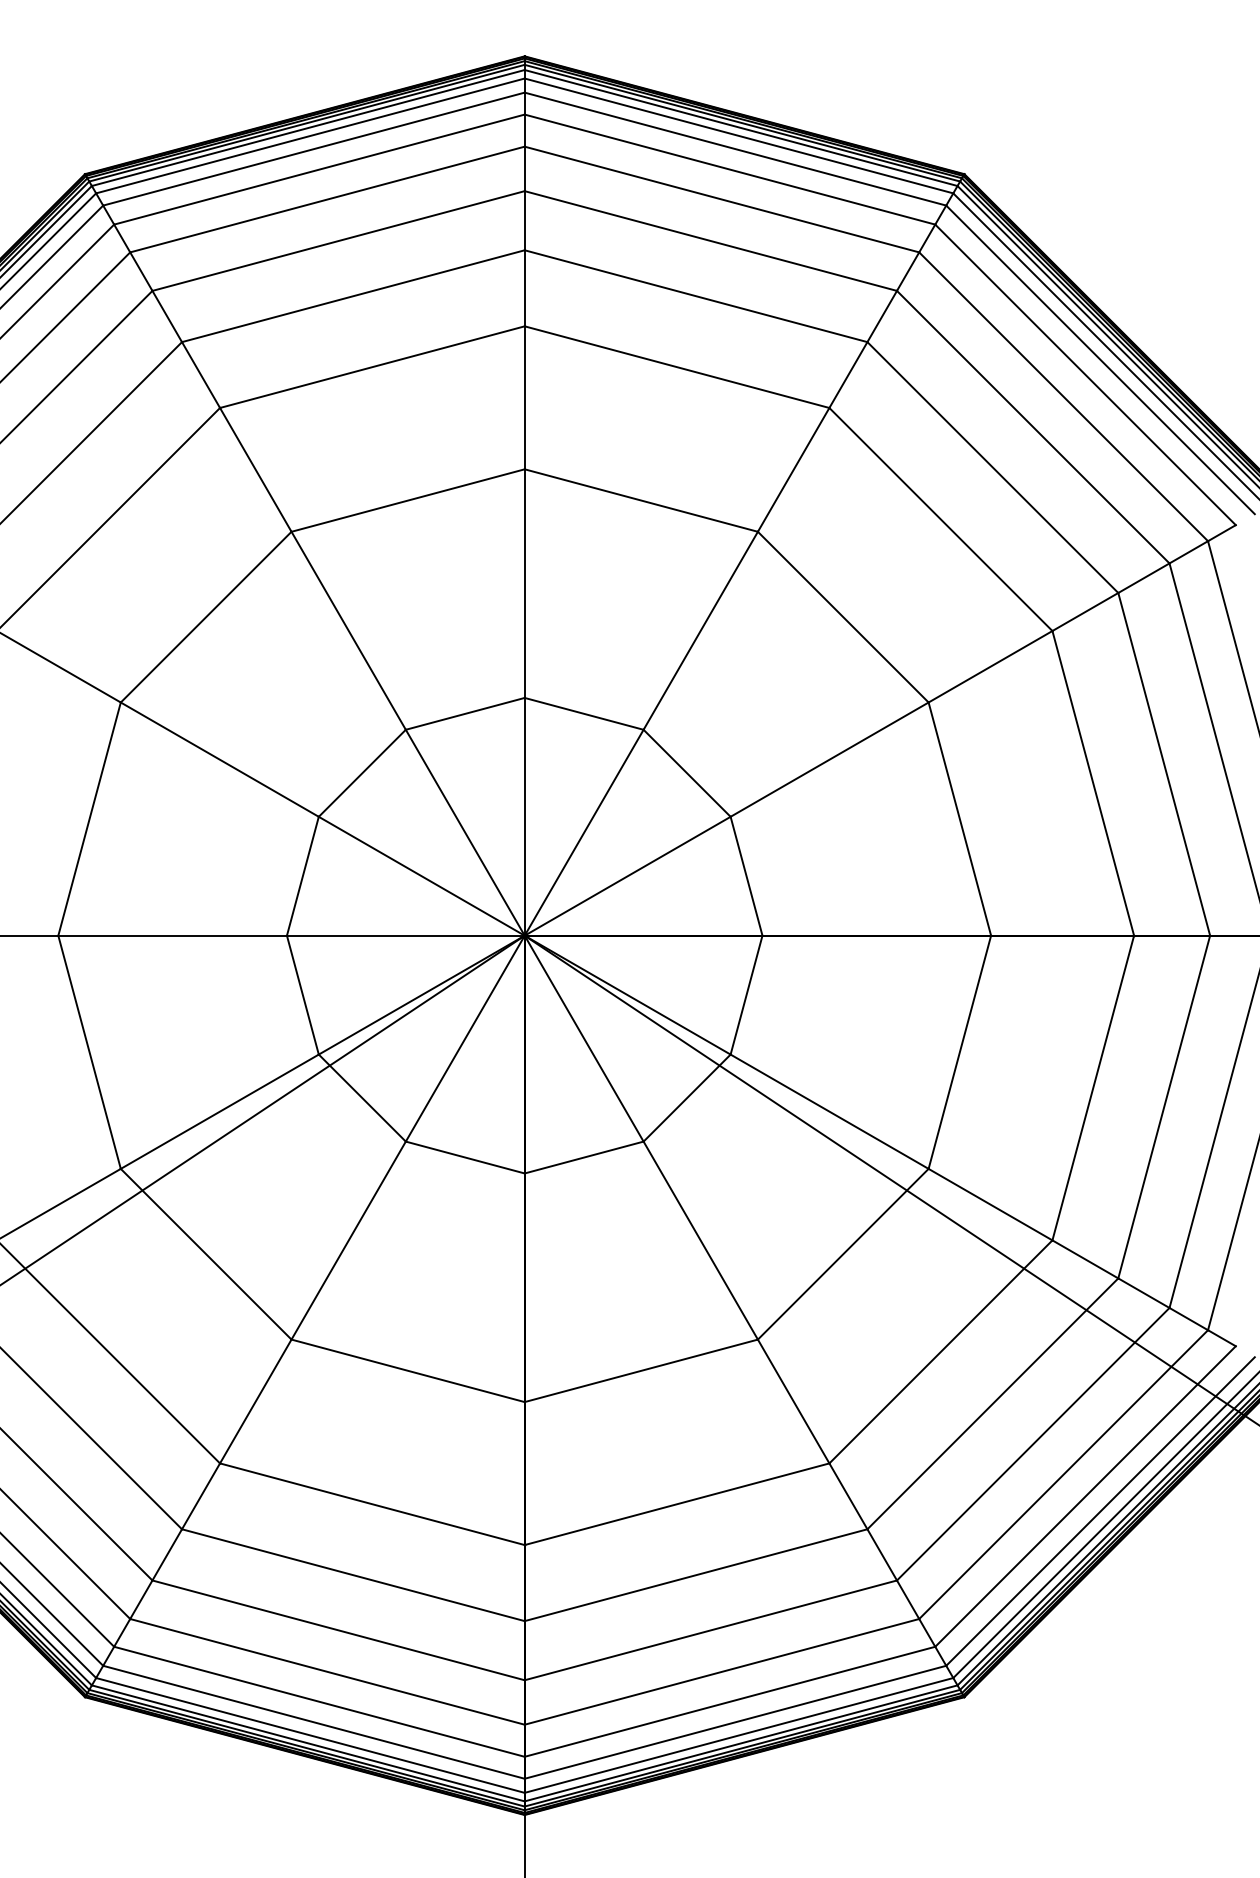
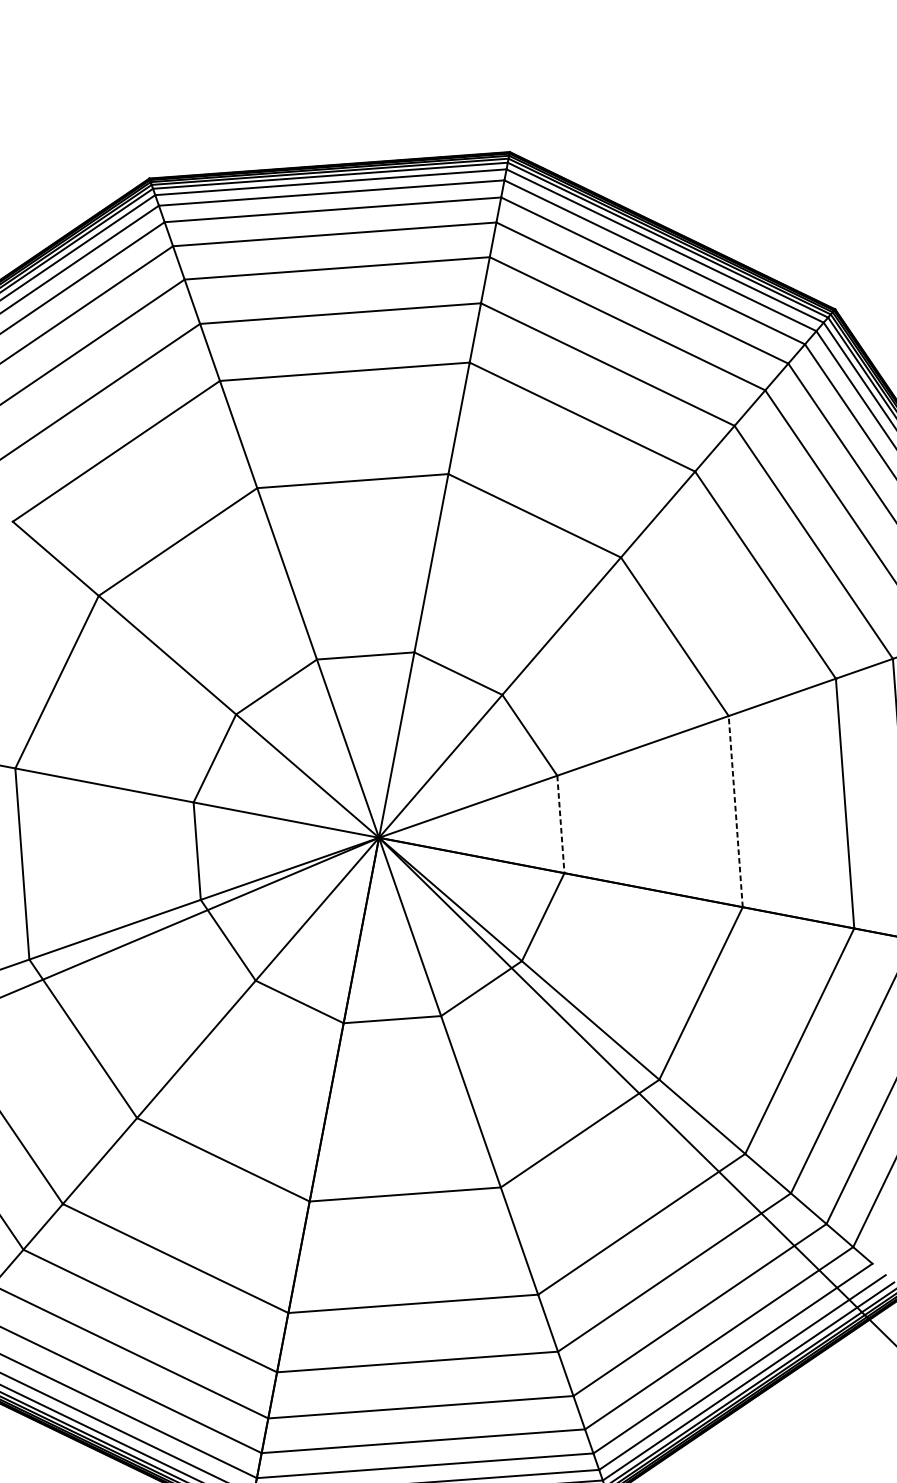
line: (959, 819) -> (735, 811), solid -> dashed
line: (746, 876) -> (560, 824), solid -> dashed

